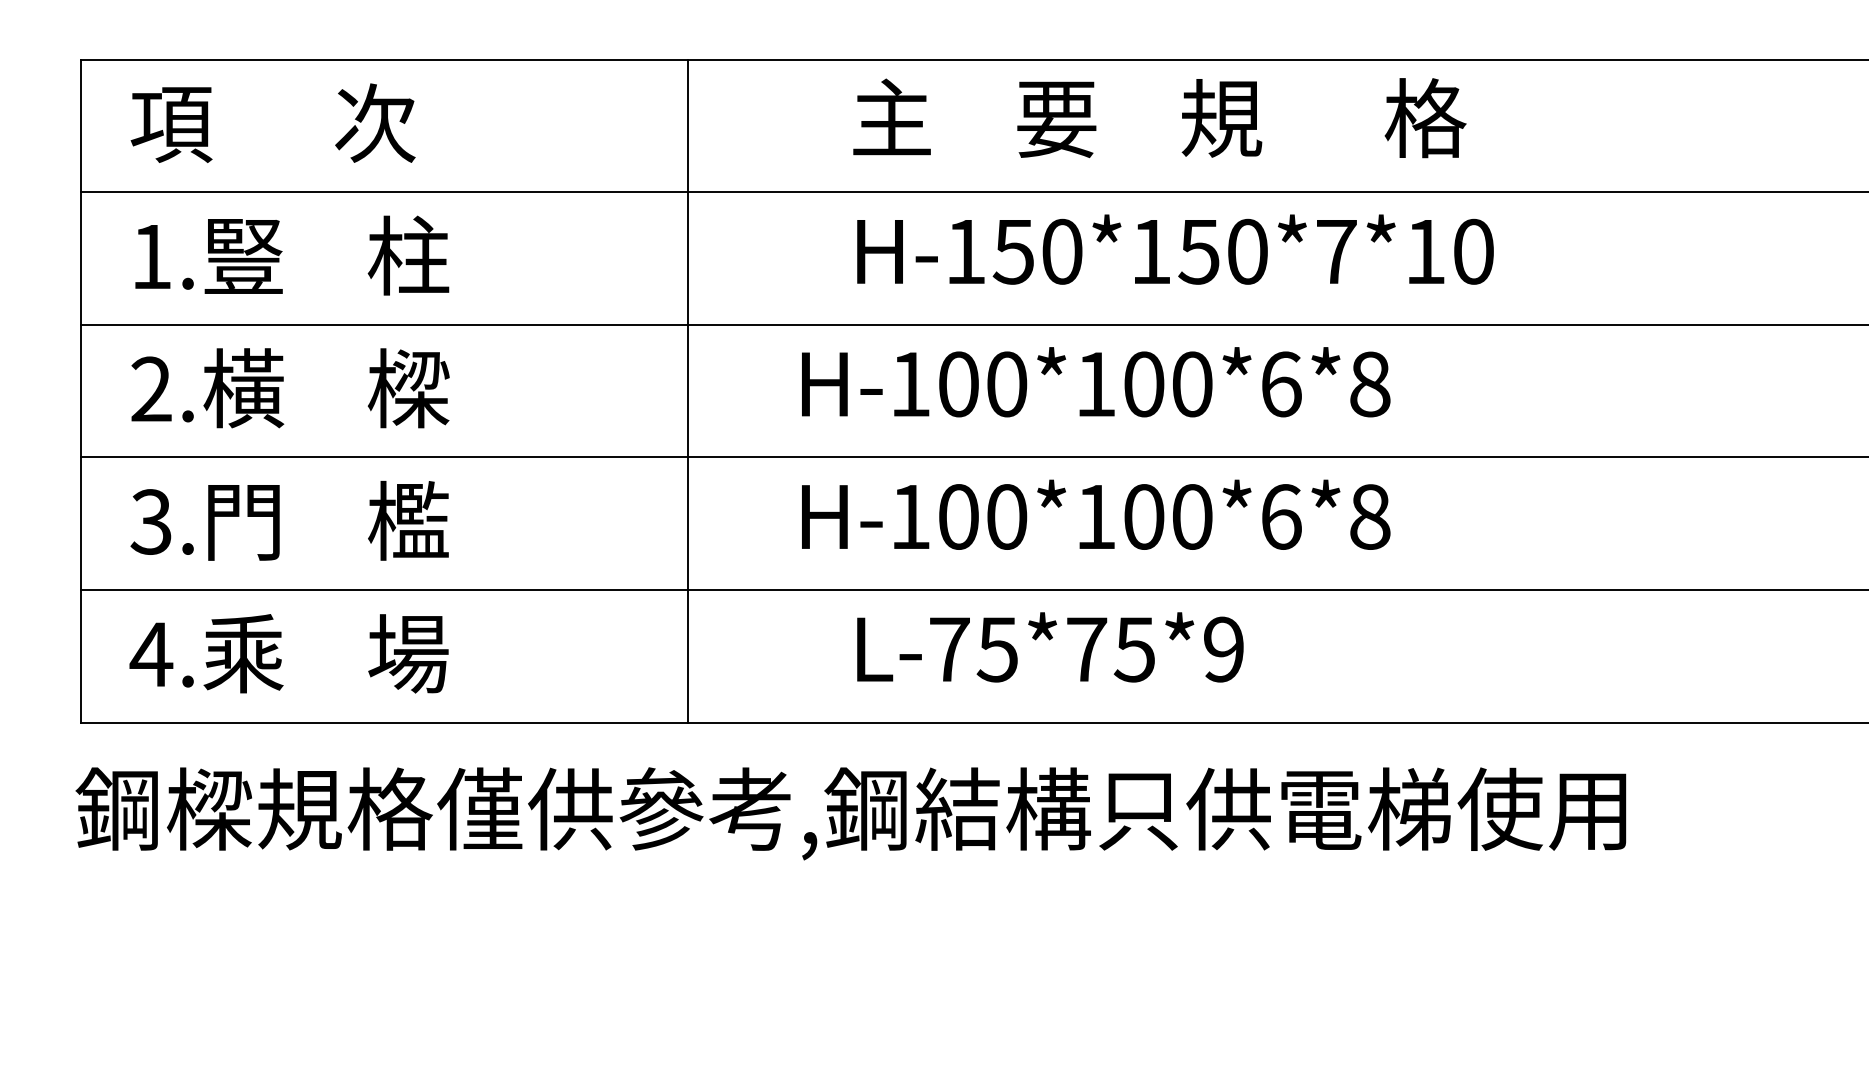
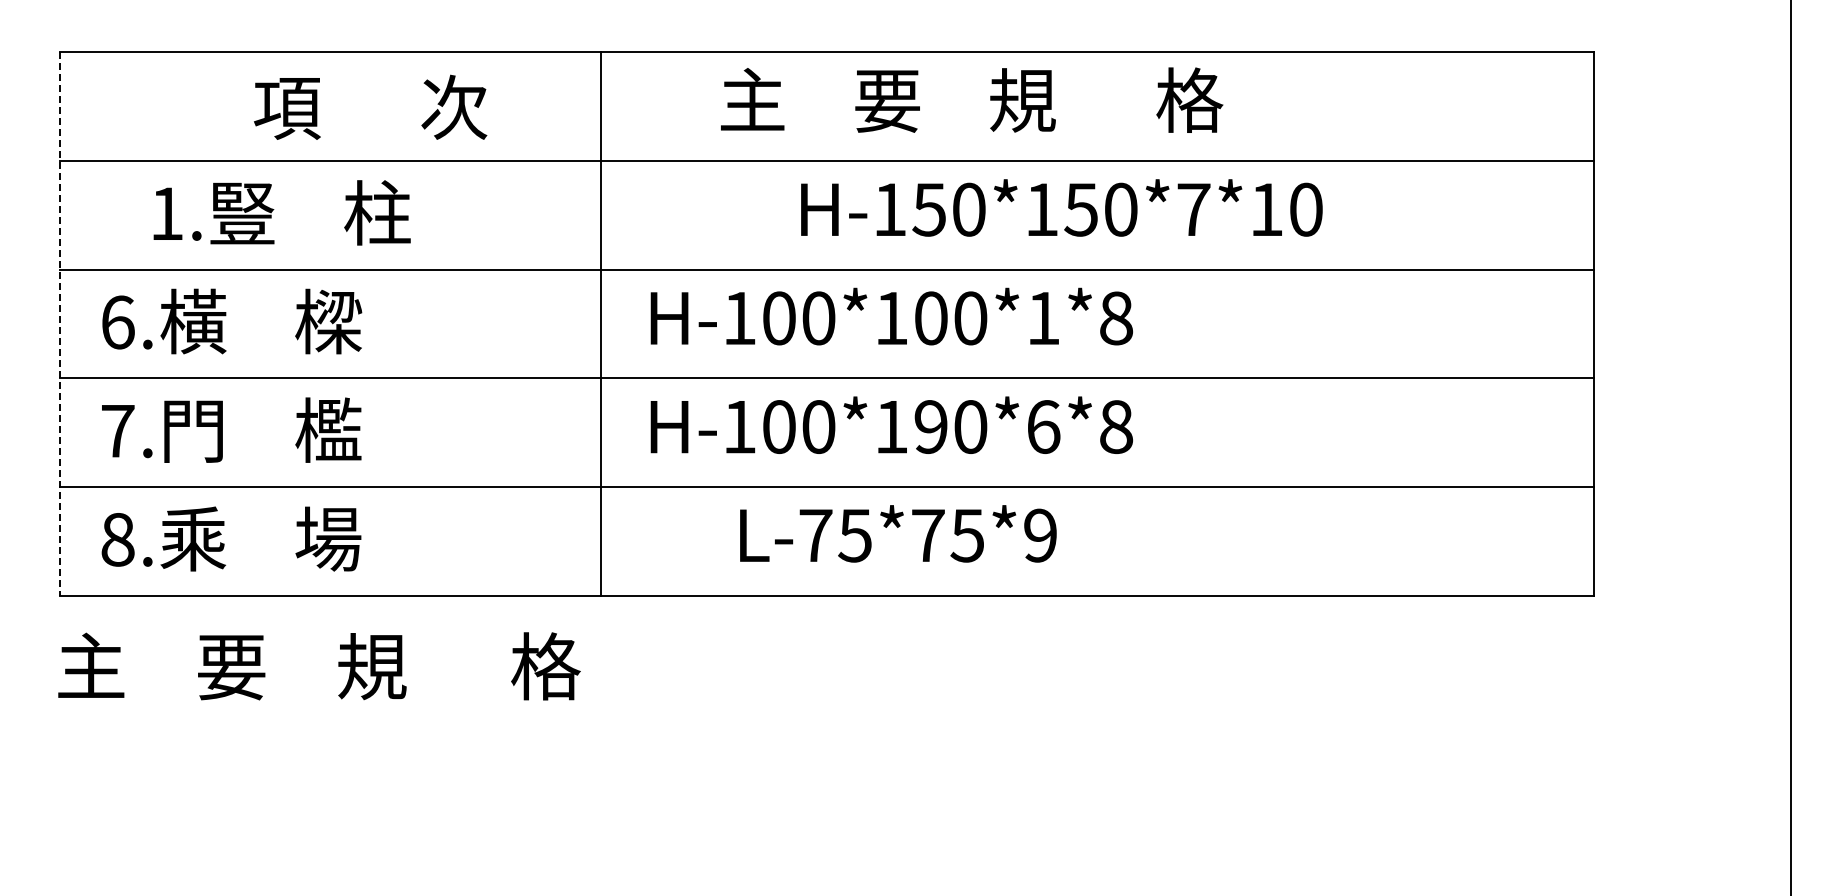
text: (1160, 117) -> (972, 99), moved
text: (273, 122) -> (370, 106), moved
text: (1175, 249) -> (1061, 207), moved
text: (291, 255) -> (281, 212), moved
text: (1282, 384) -> (1044, 318), H-100*100*6*8 -> H-100*100*1*8
text: (151, 389) -> (117, 322), 2. -> 6.
line: (80, 390) -> (59, 323), solid -> dashed
line: (688, 390) -> (600, 323), moved
text: (1143, 517) -> (930, 427), H-100*100*6*8 -> H-100*190*6*8
text: (151, 522) -> (117, 431), 3. -> 7.
text: (1050, 646) -> (898, 533), moved
text: (151, 654) -> (117, 539), 4. -> 8.
text: (850, 814) -> (690, 670), 鋼樑規格僅供參考,鋼結構只供電梯使用 -> 主    要    規      格

